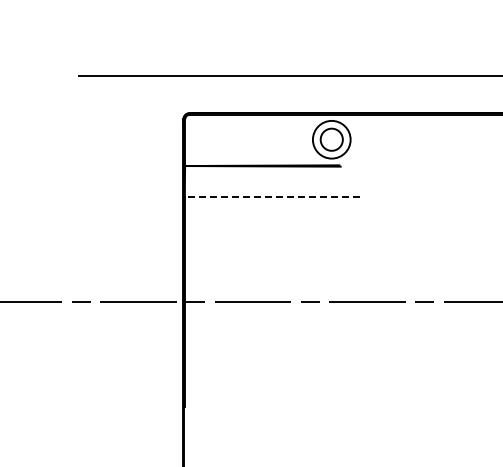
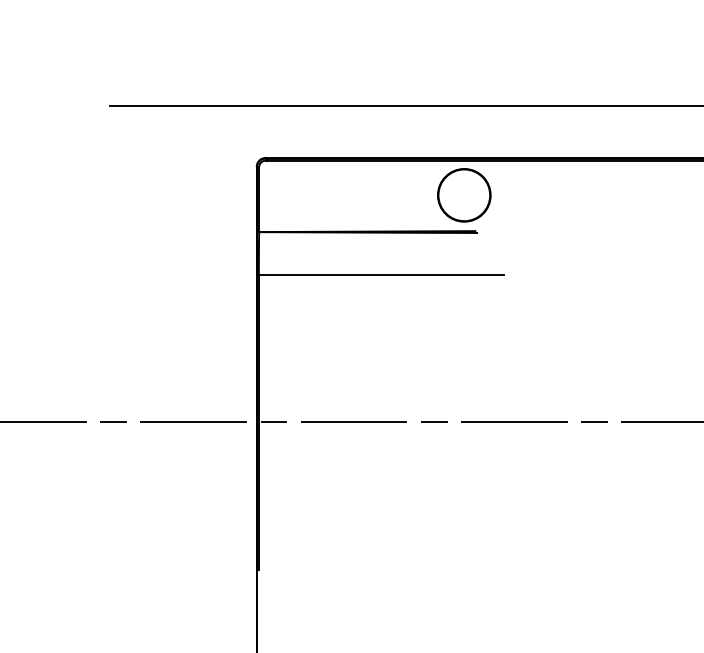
circle: (331, 139) -> (463, 194), size x1.67
line: (272, 196) -> (381, 274), dashed -> solid

